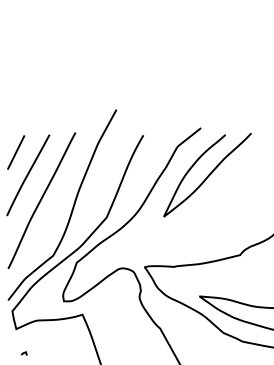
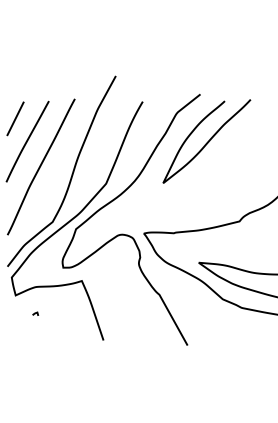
curve: (24, 353) -> (35, 313), moved

